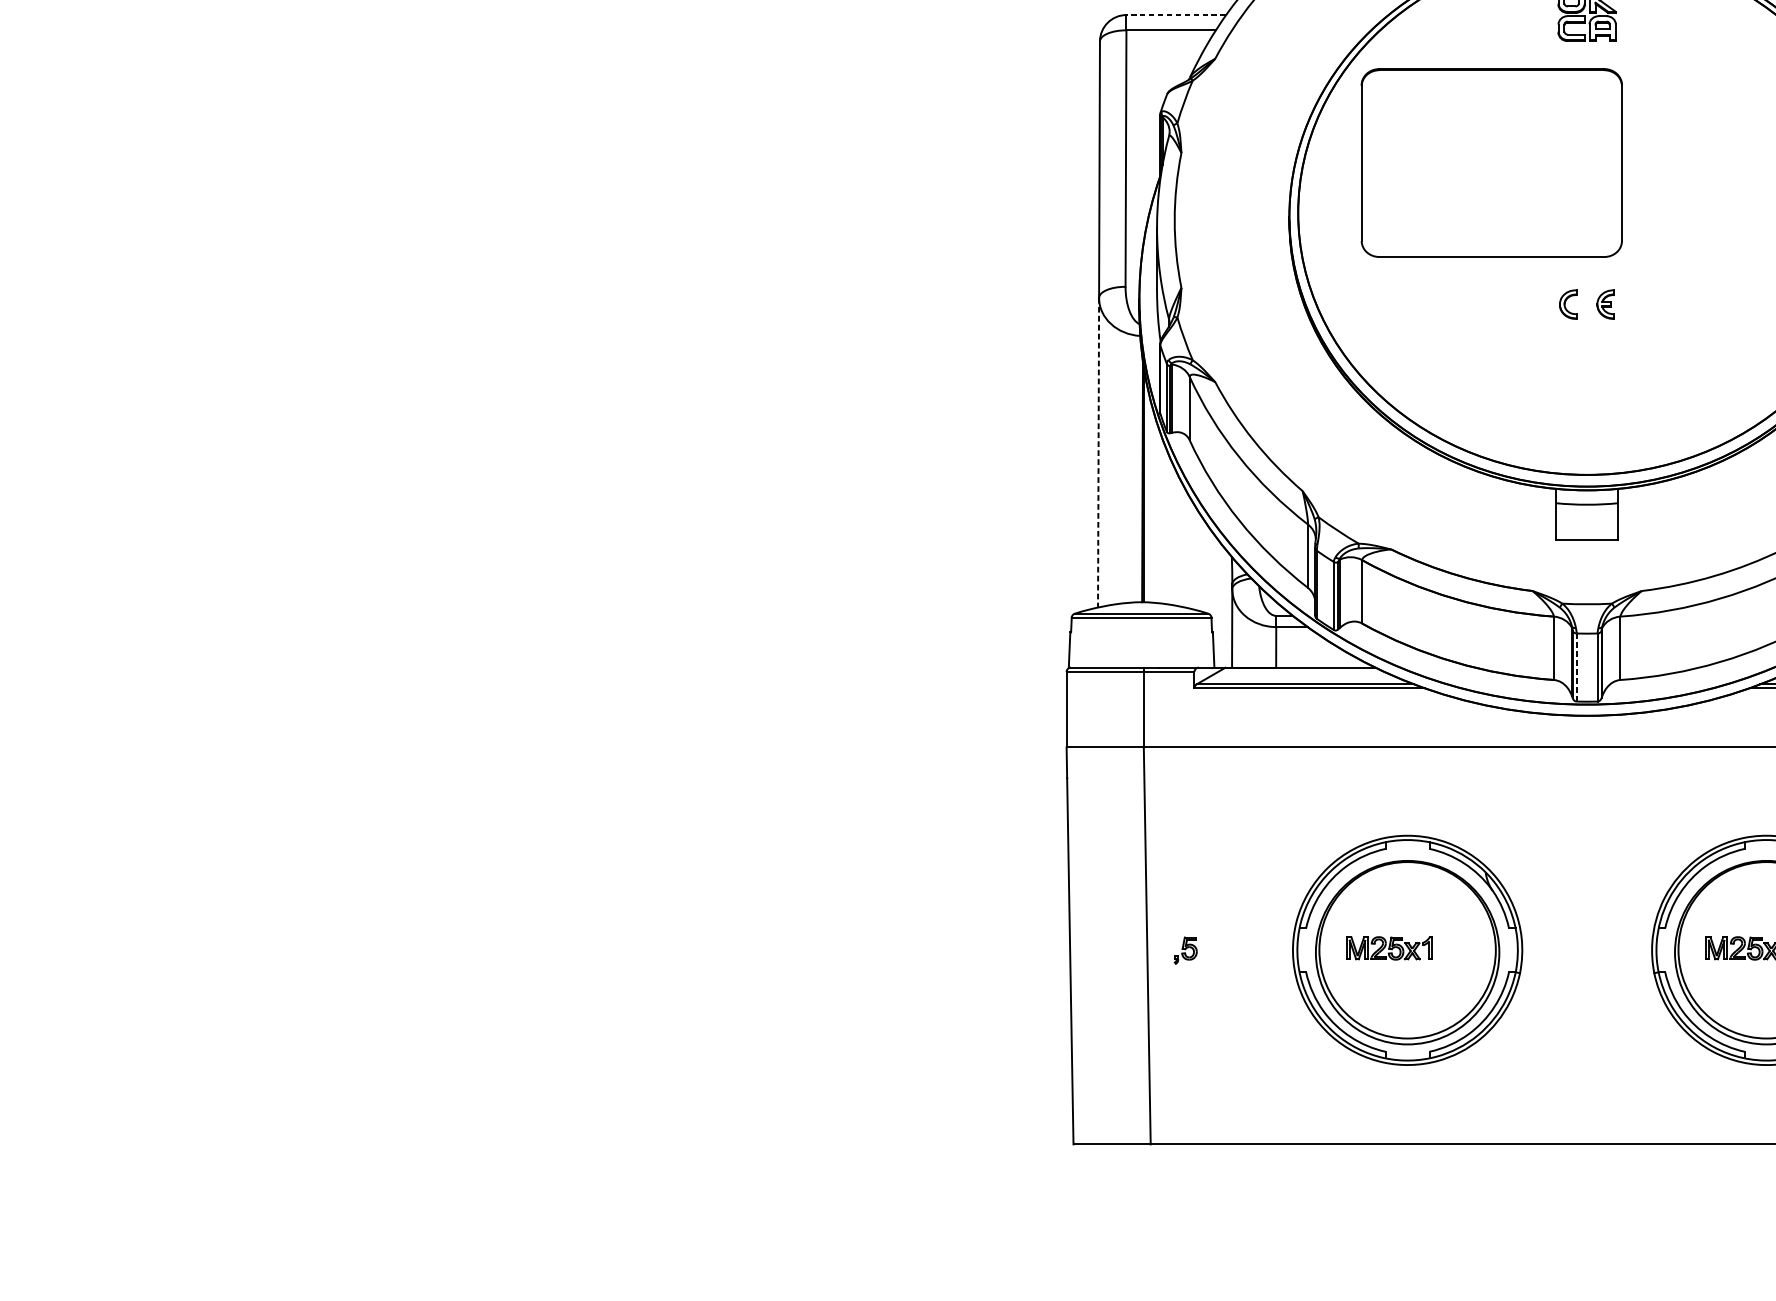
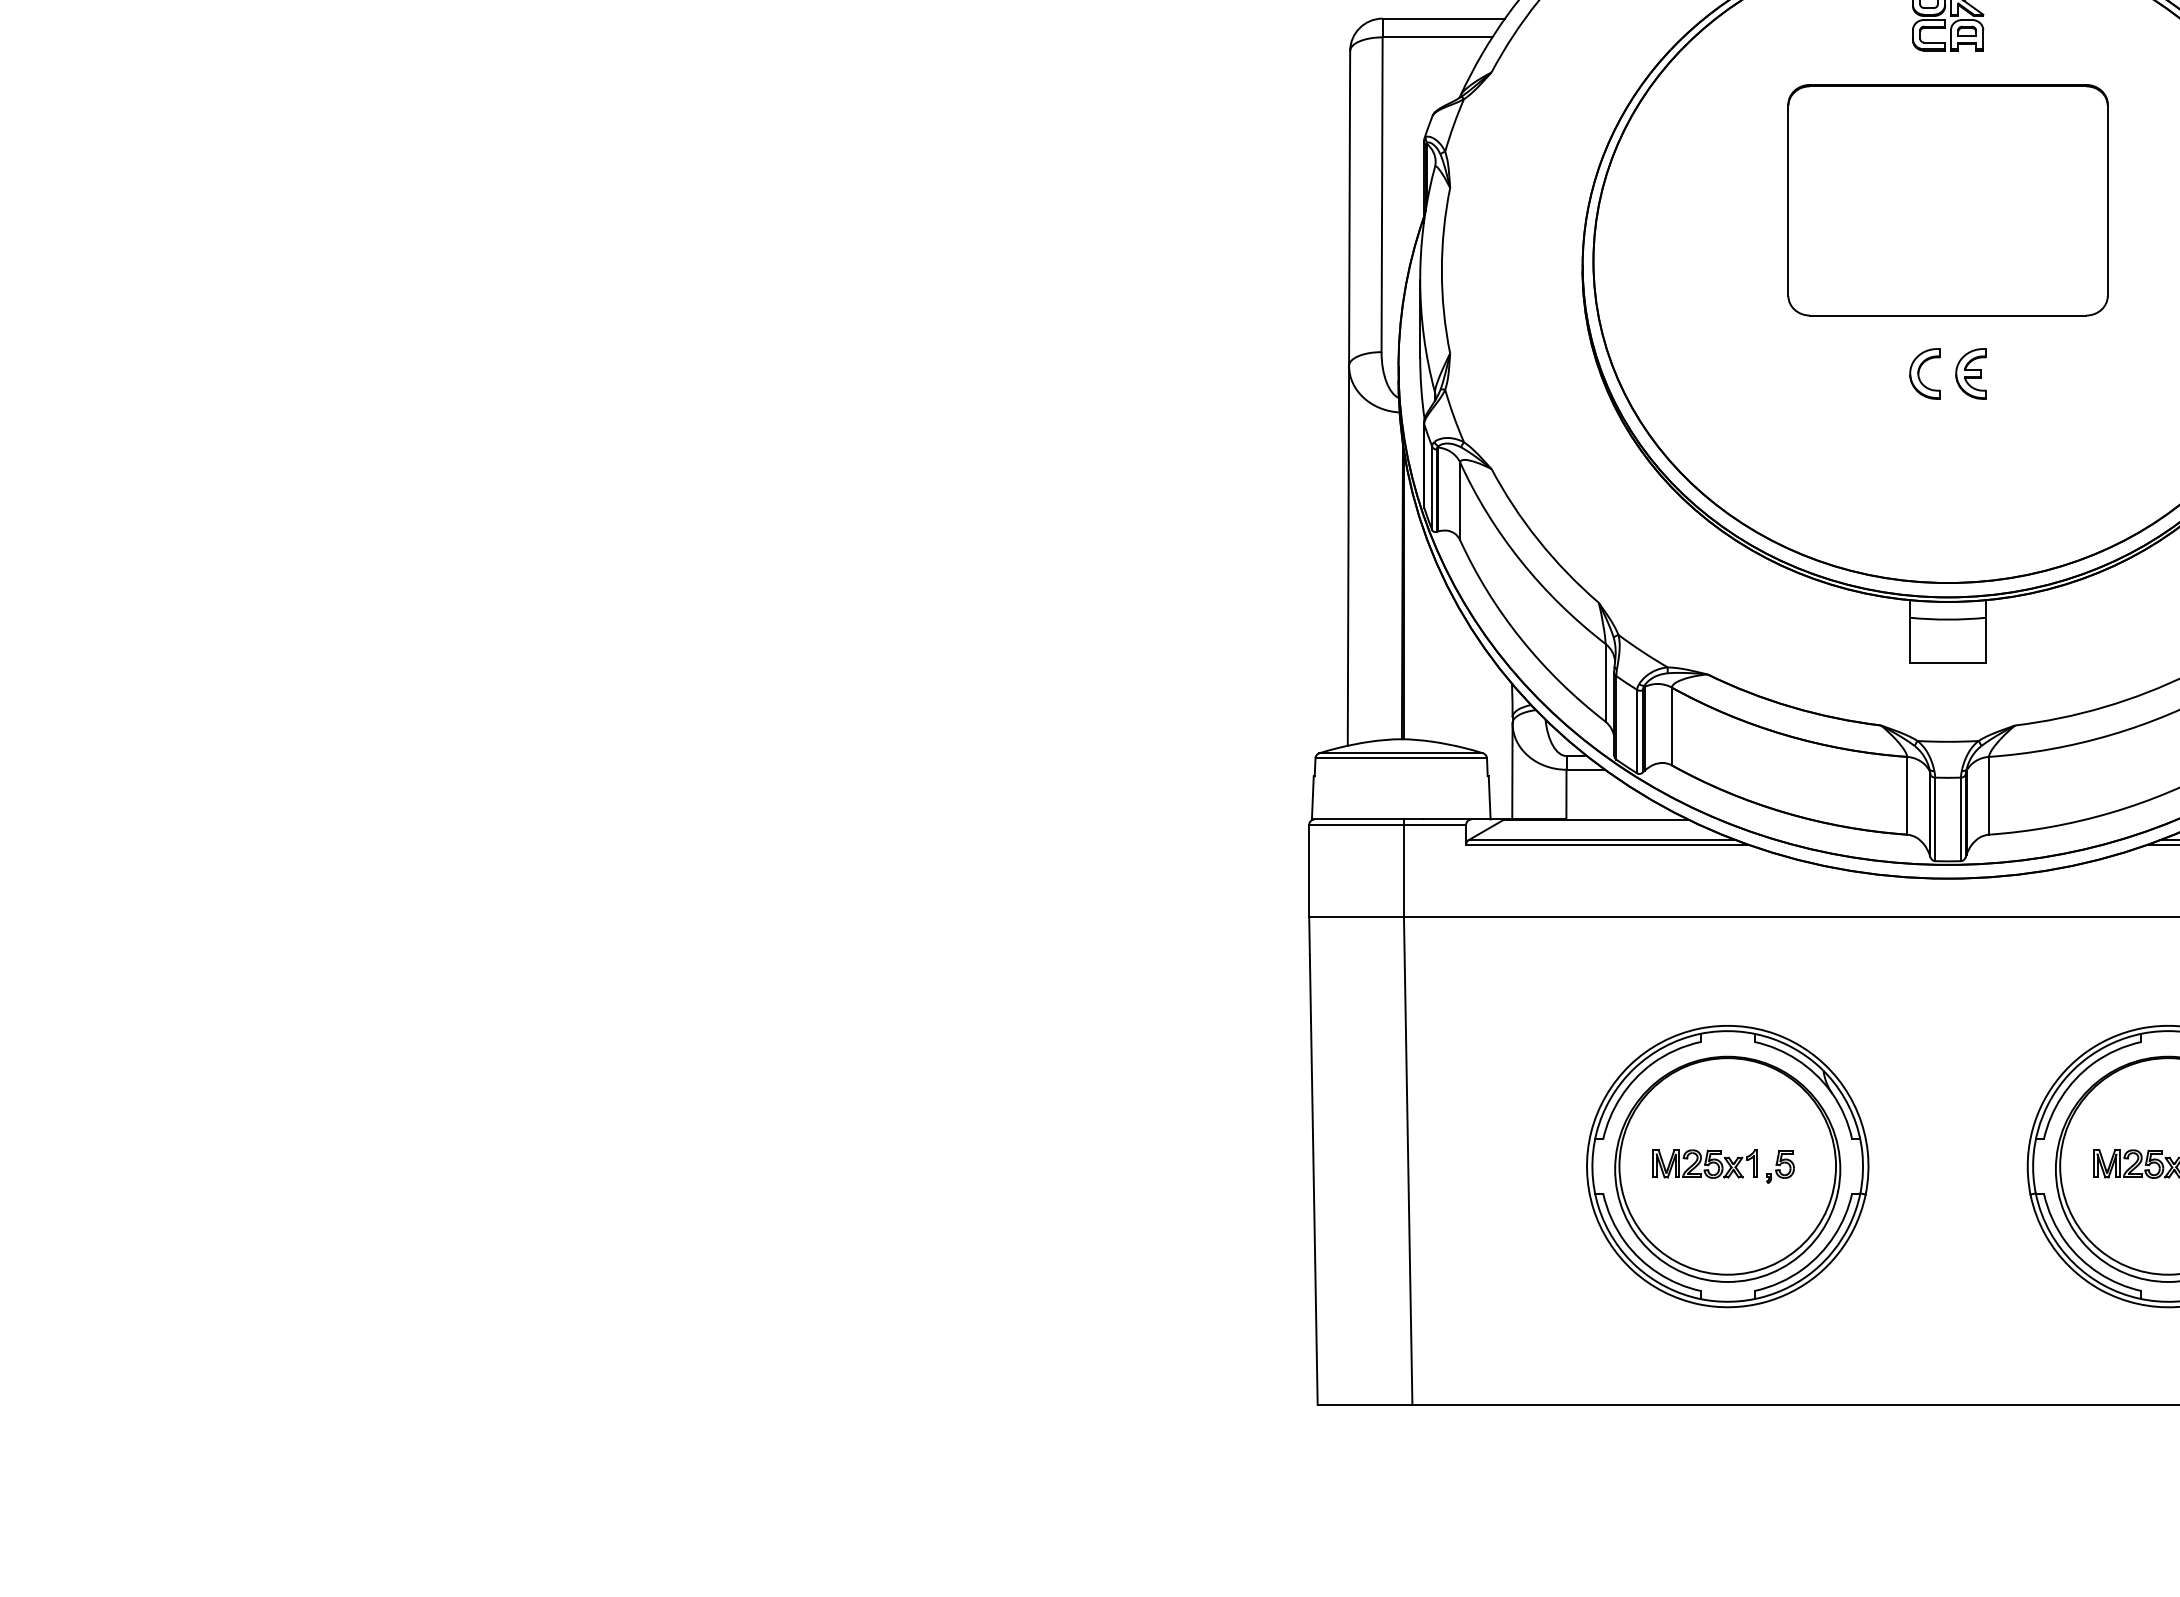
line: (1176, 14) -> (1443, 18), dashed -> solid
part: (1491, 163) -> (1947, 200), moved
part: (1567, 304) -> (1924, 373), size x1.43
part: (1605, 304) -> (1970, 373), size x1.43
line: (1098, 452) -> (1348, 555), dashed -> solid
line: (1576, 667) -> (1935, 819), dashed -> solid
part: (1185, 950) -> (1780, 1166), moved

